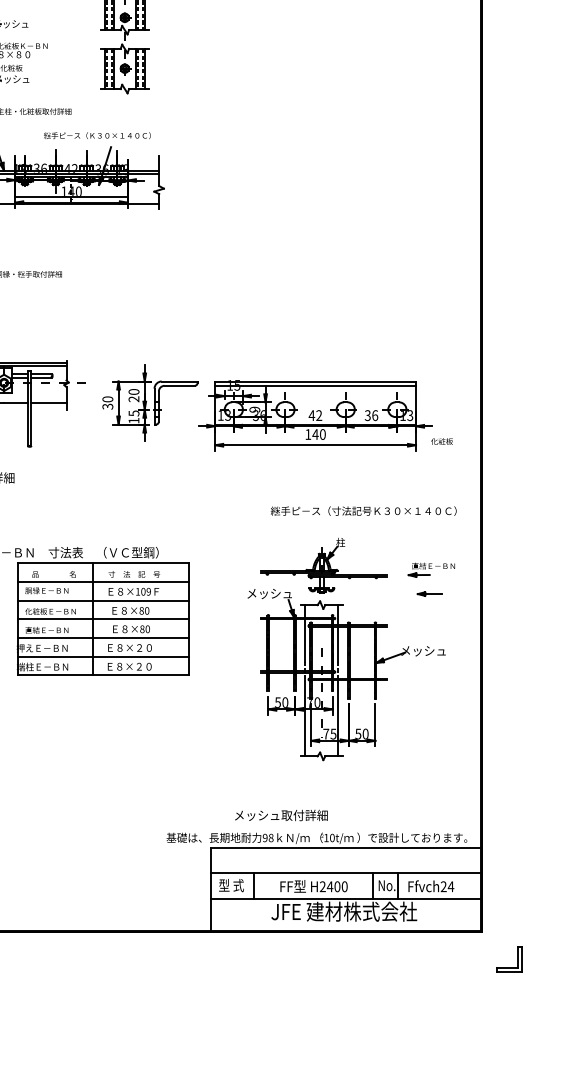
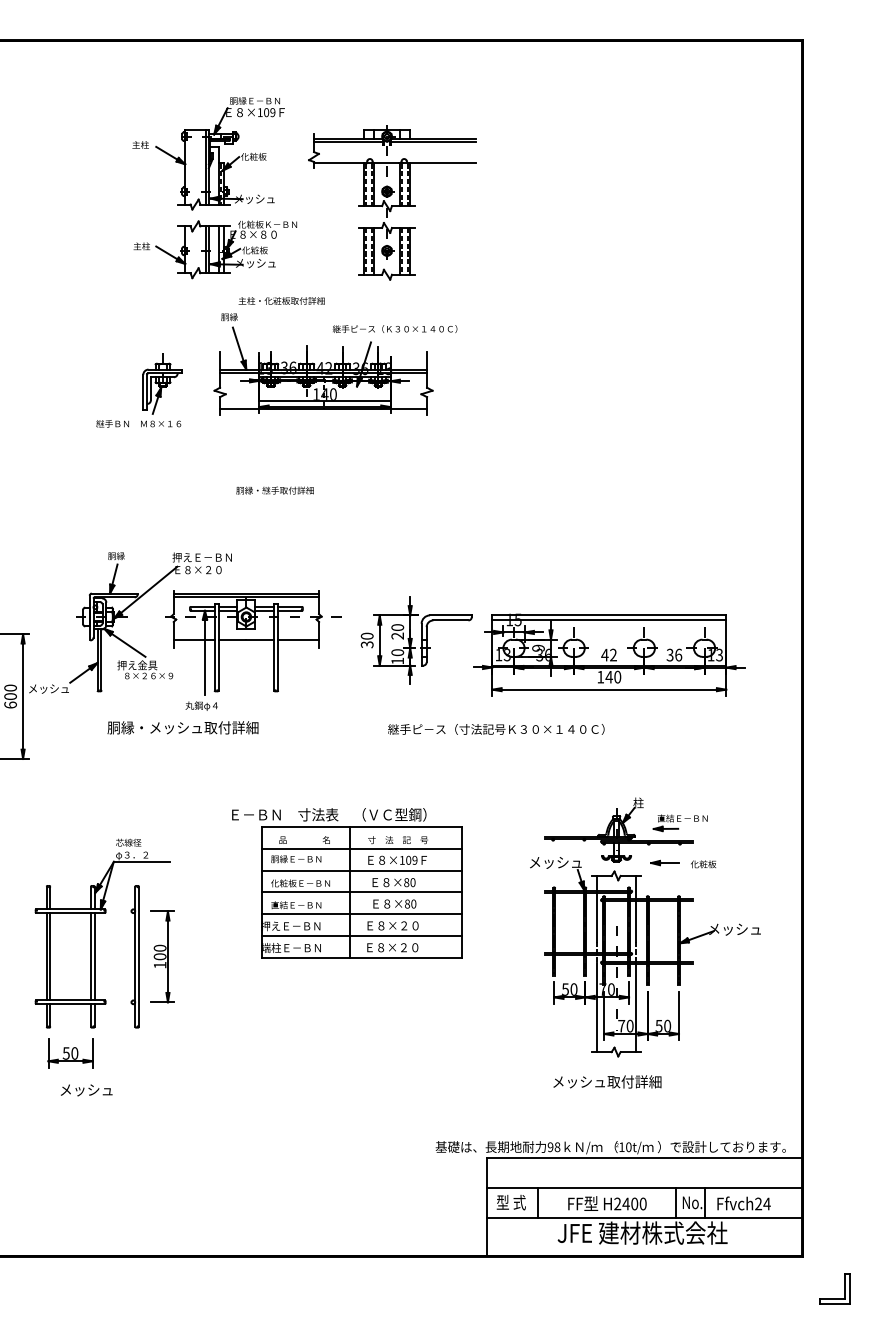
text: (96, 135) -> (394, 328), moved
text: (133, 413) -> (397, 652), 15 -> 10
text: (441, 441) -> (703, 864), moved
text: (363, 511) -> (496, 729), moved
part: (430, 570) -> (679, 823), moved
part: (429, 593) -> (664, 862), moved
text: (332, 733) -> (629, 1025), 75 -> 70
text: (281, 815) -> (607, 1081), moved

